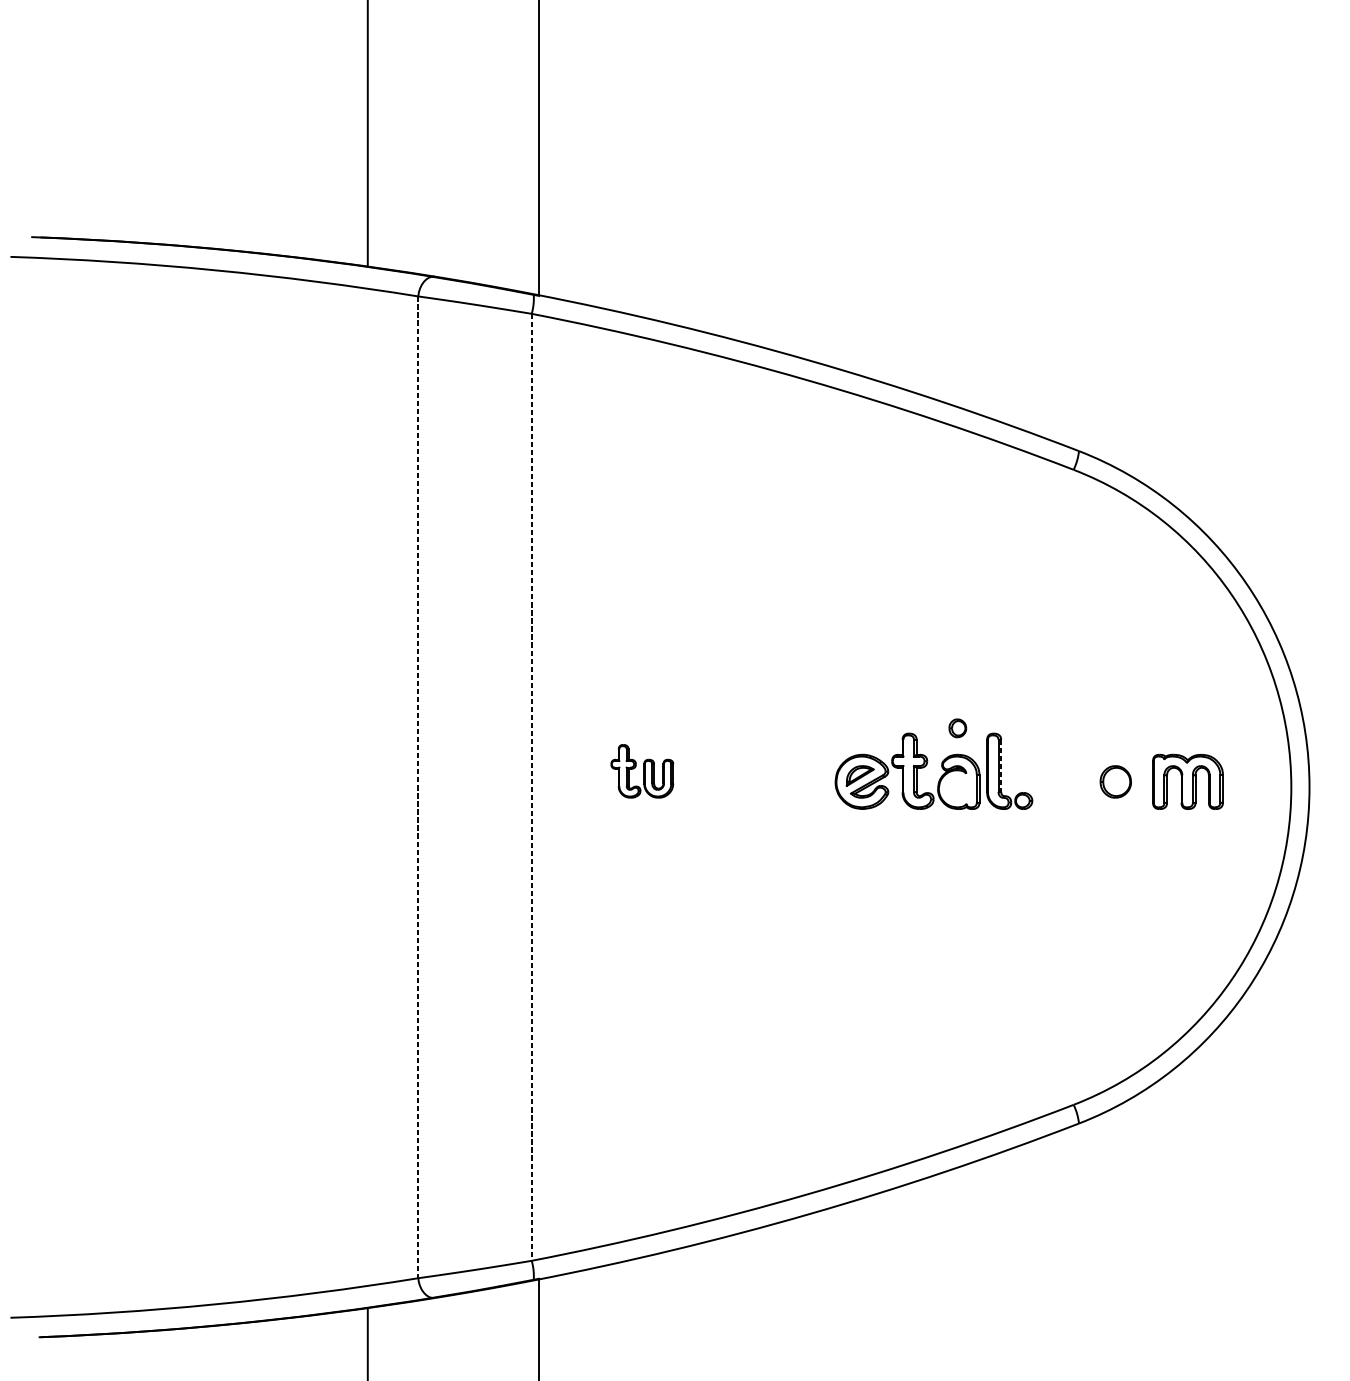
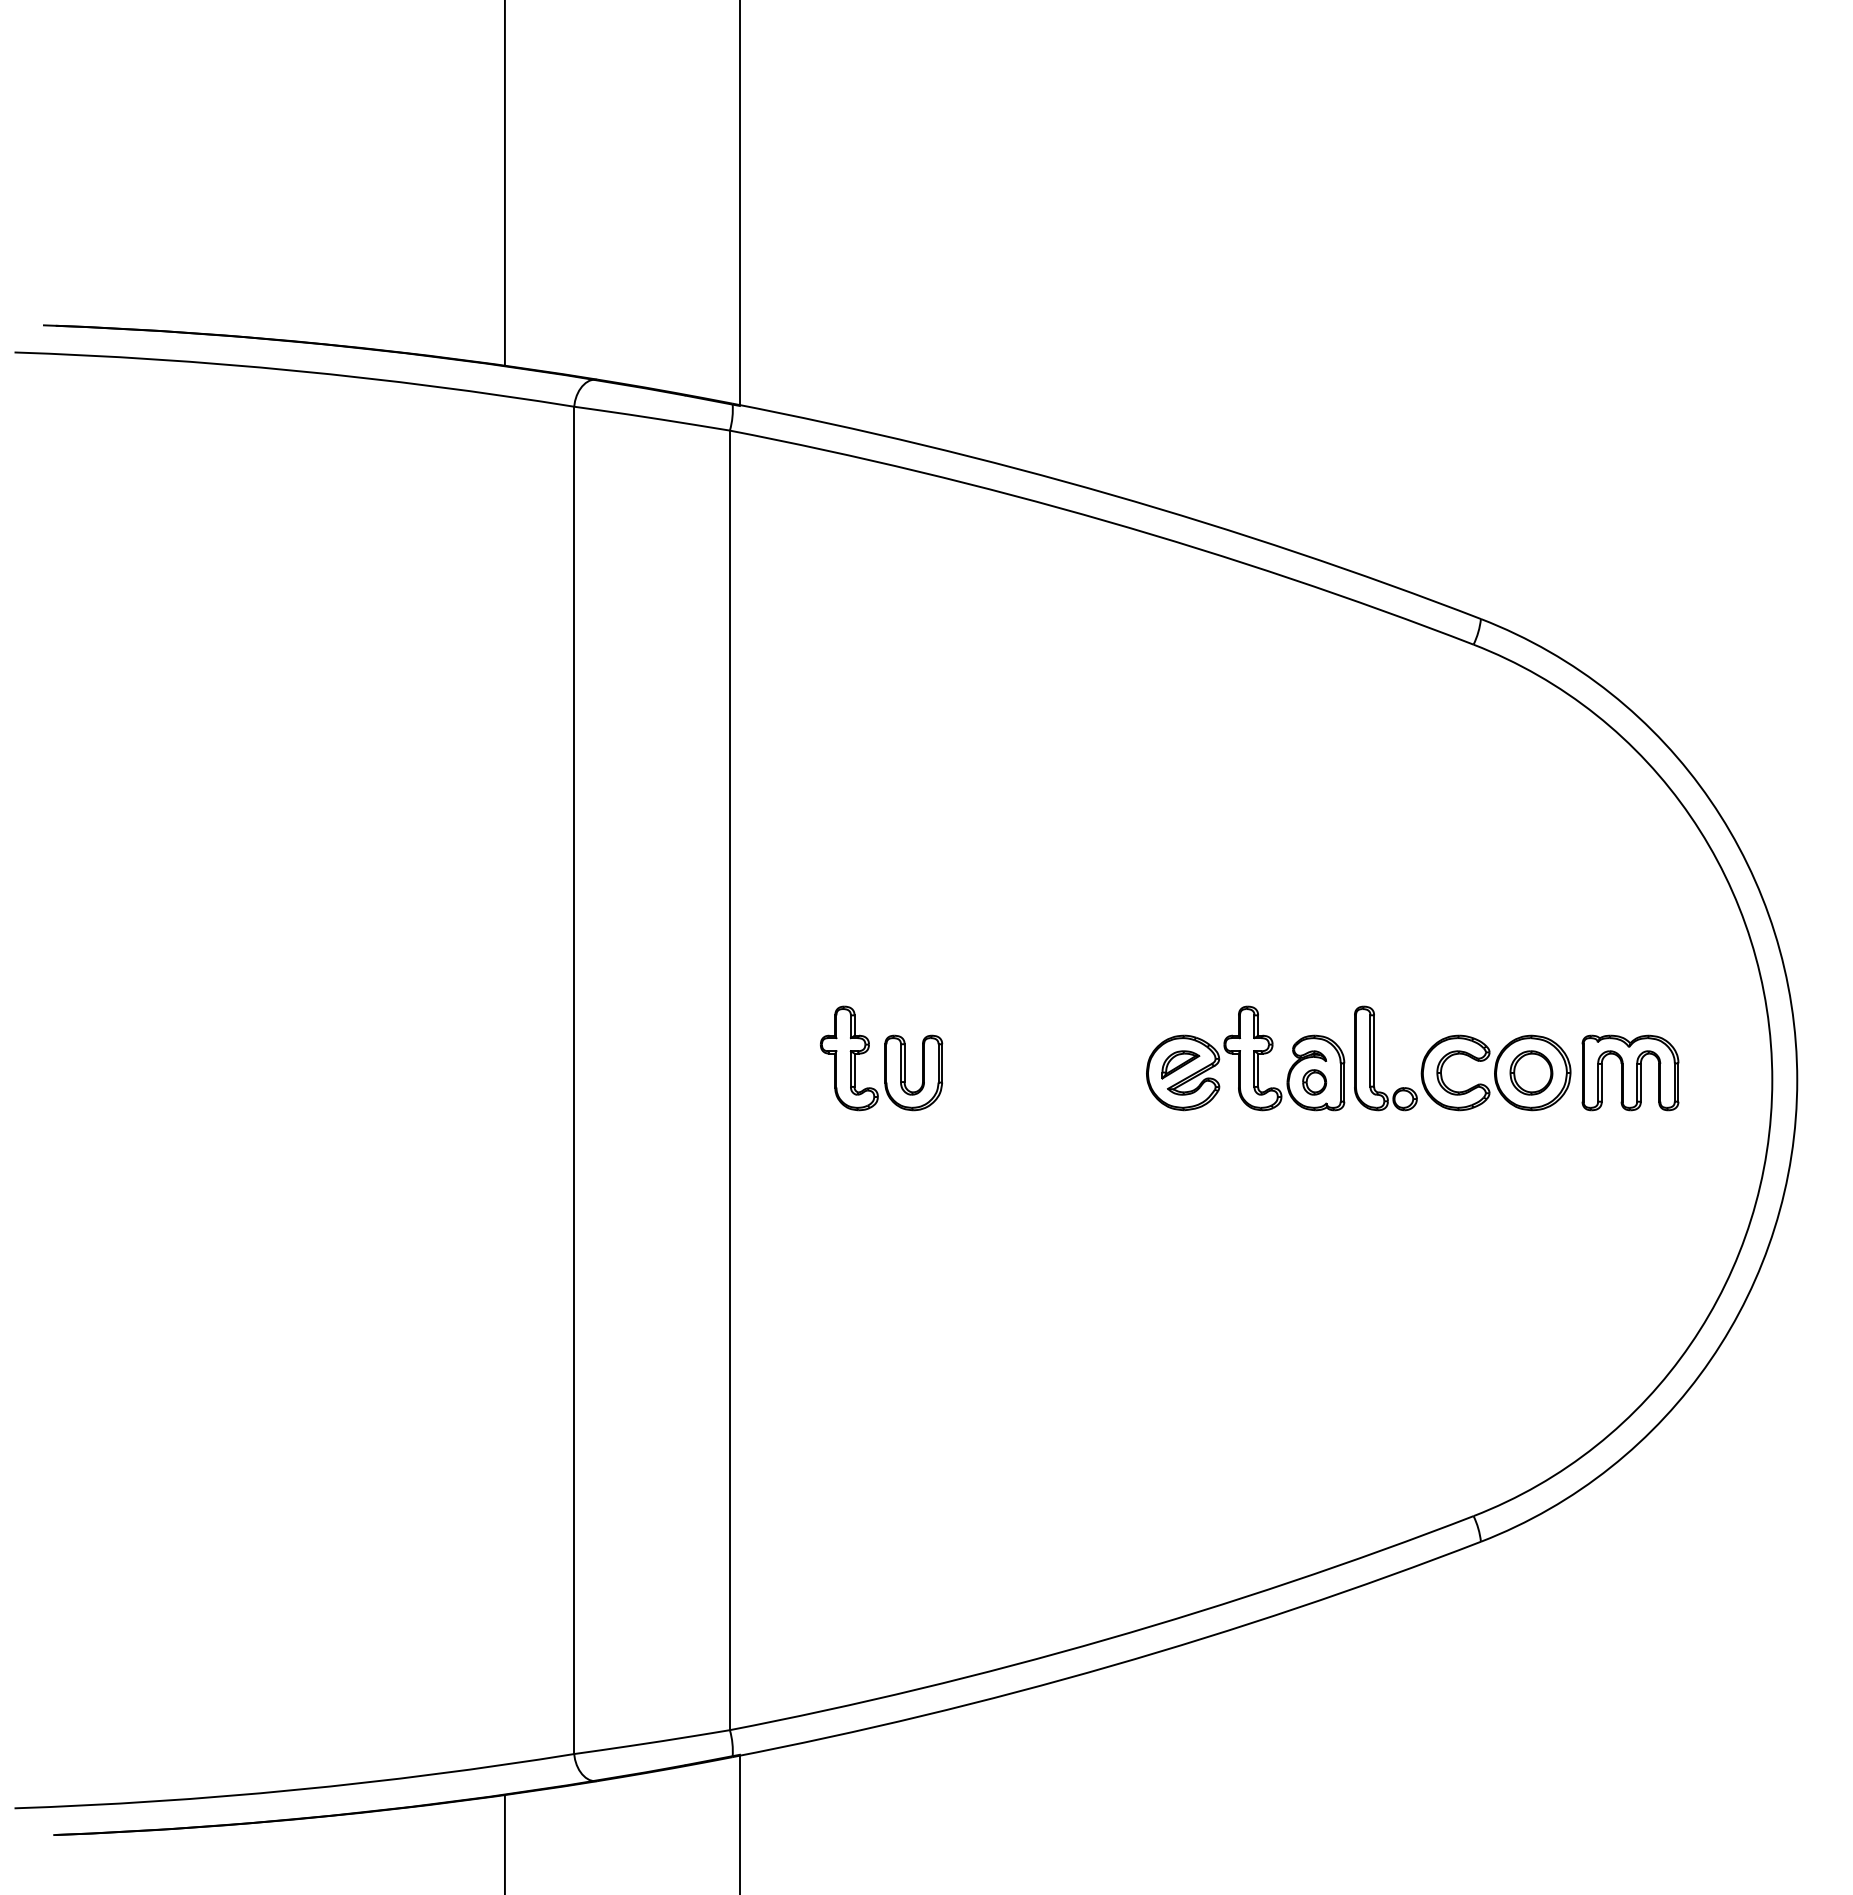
part: (957, 728) -> (1314, 1082), moved
line: (1001, 765) -> (1374, 1050), dashed -> solid
part: (642, 771) -> (881, 1058), size x1.43
part: (1089, 781) -> (1495, 1072), added
line: (418, 787) -> (574, 1080), dashed -> solid
line: (531, 787) -> (729, 1080), dashed -> solid

